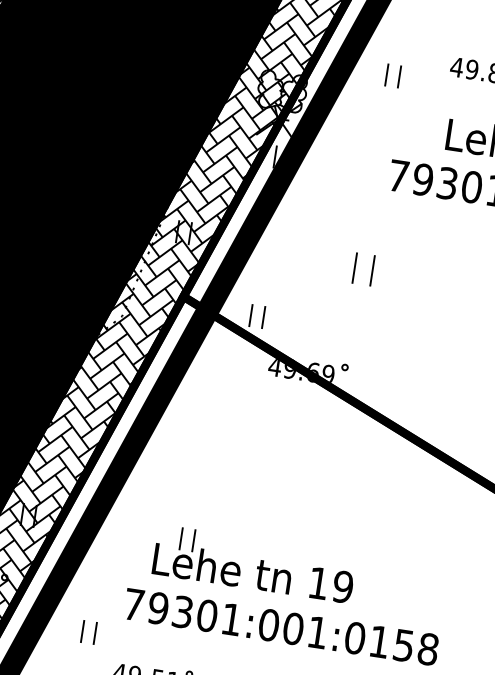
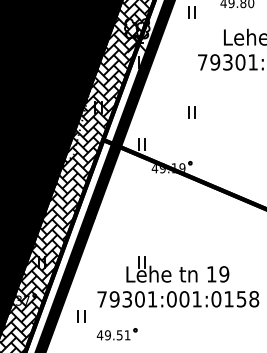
part: (362, 269) -> (191, 112), size x0.71
text: (312, 372) -> (174, 168), 49.69 -> 49.19
part: (253, 563) -> (177, 269), moved

